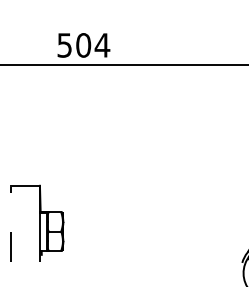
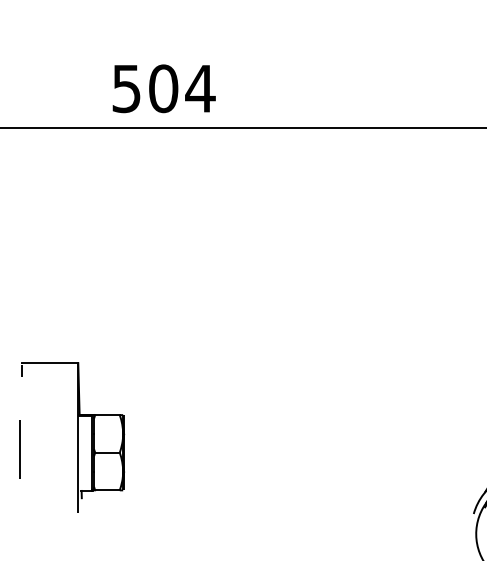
line: (10, 246) -> (18, 448), moved

